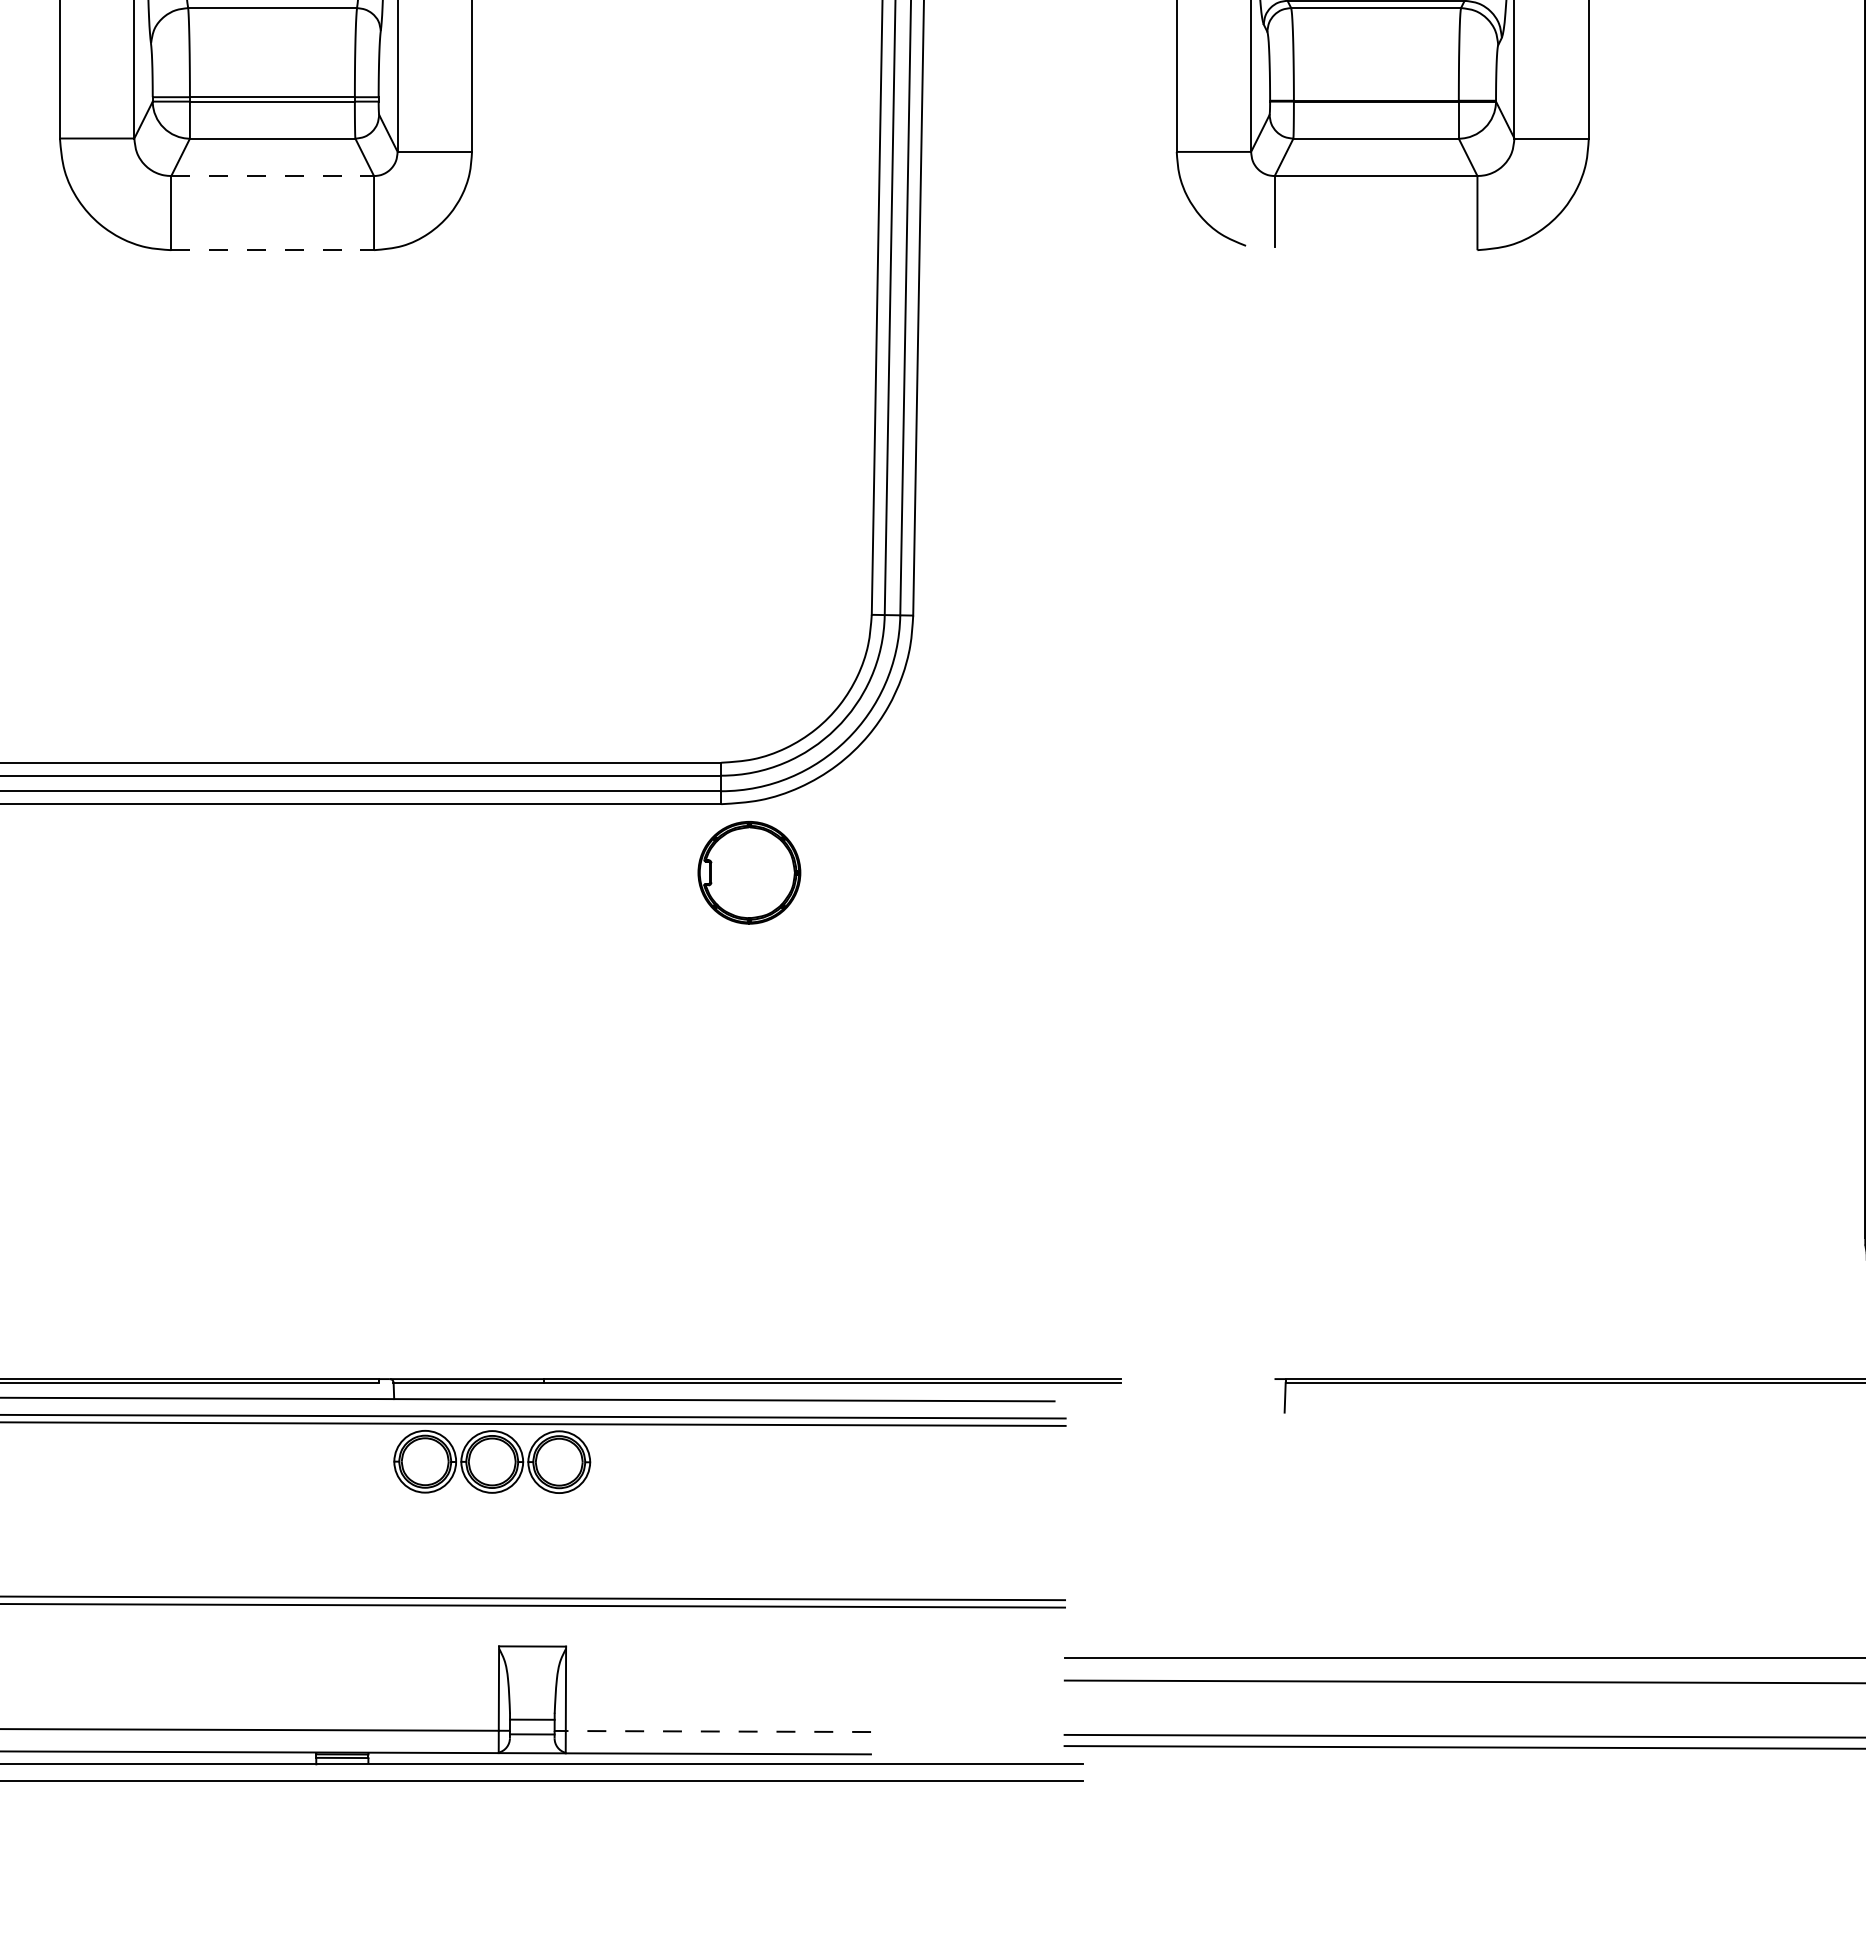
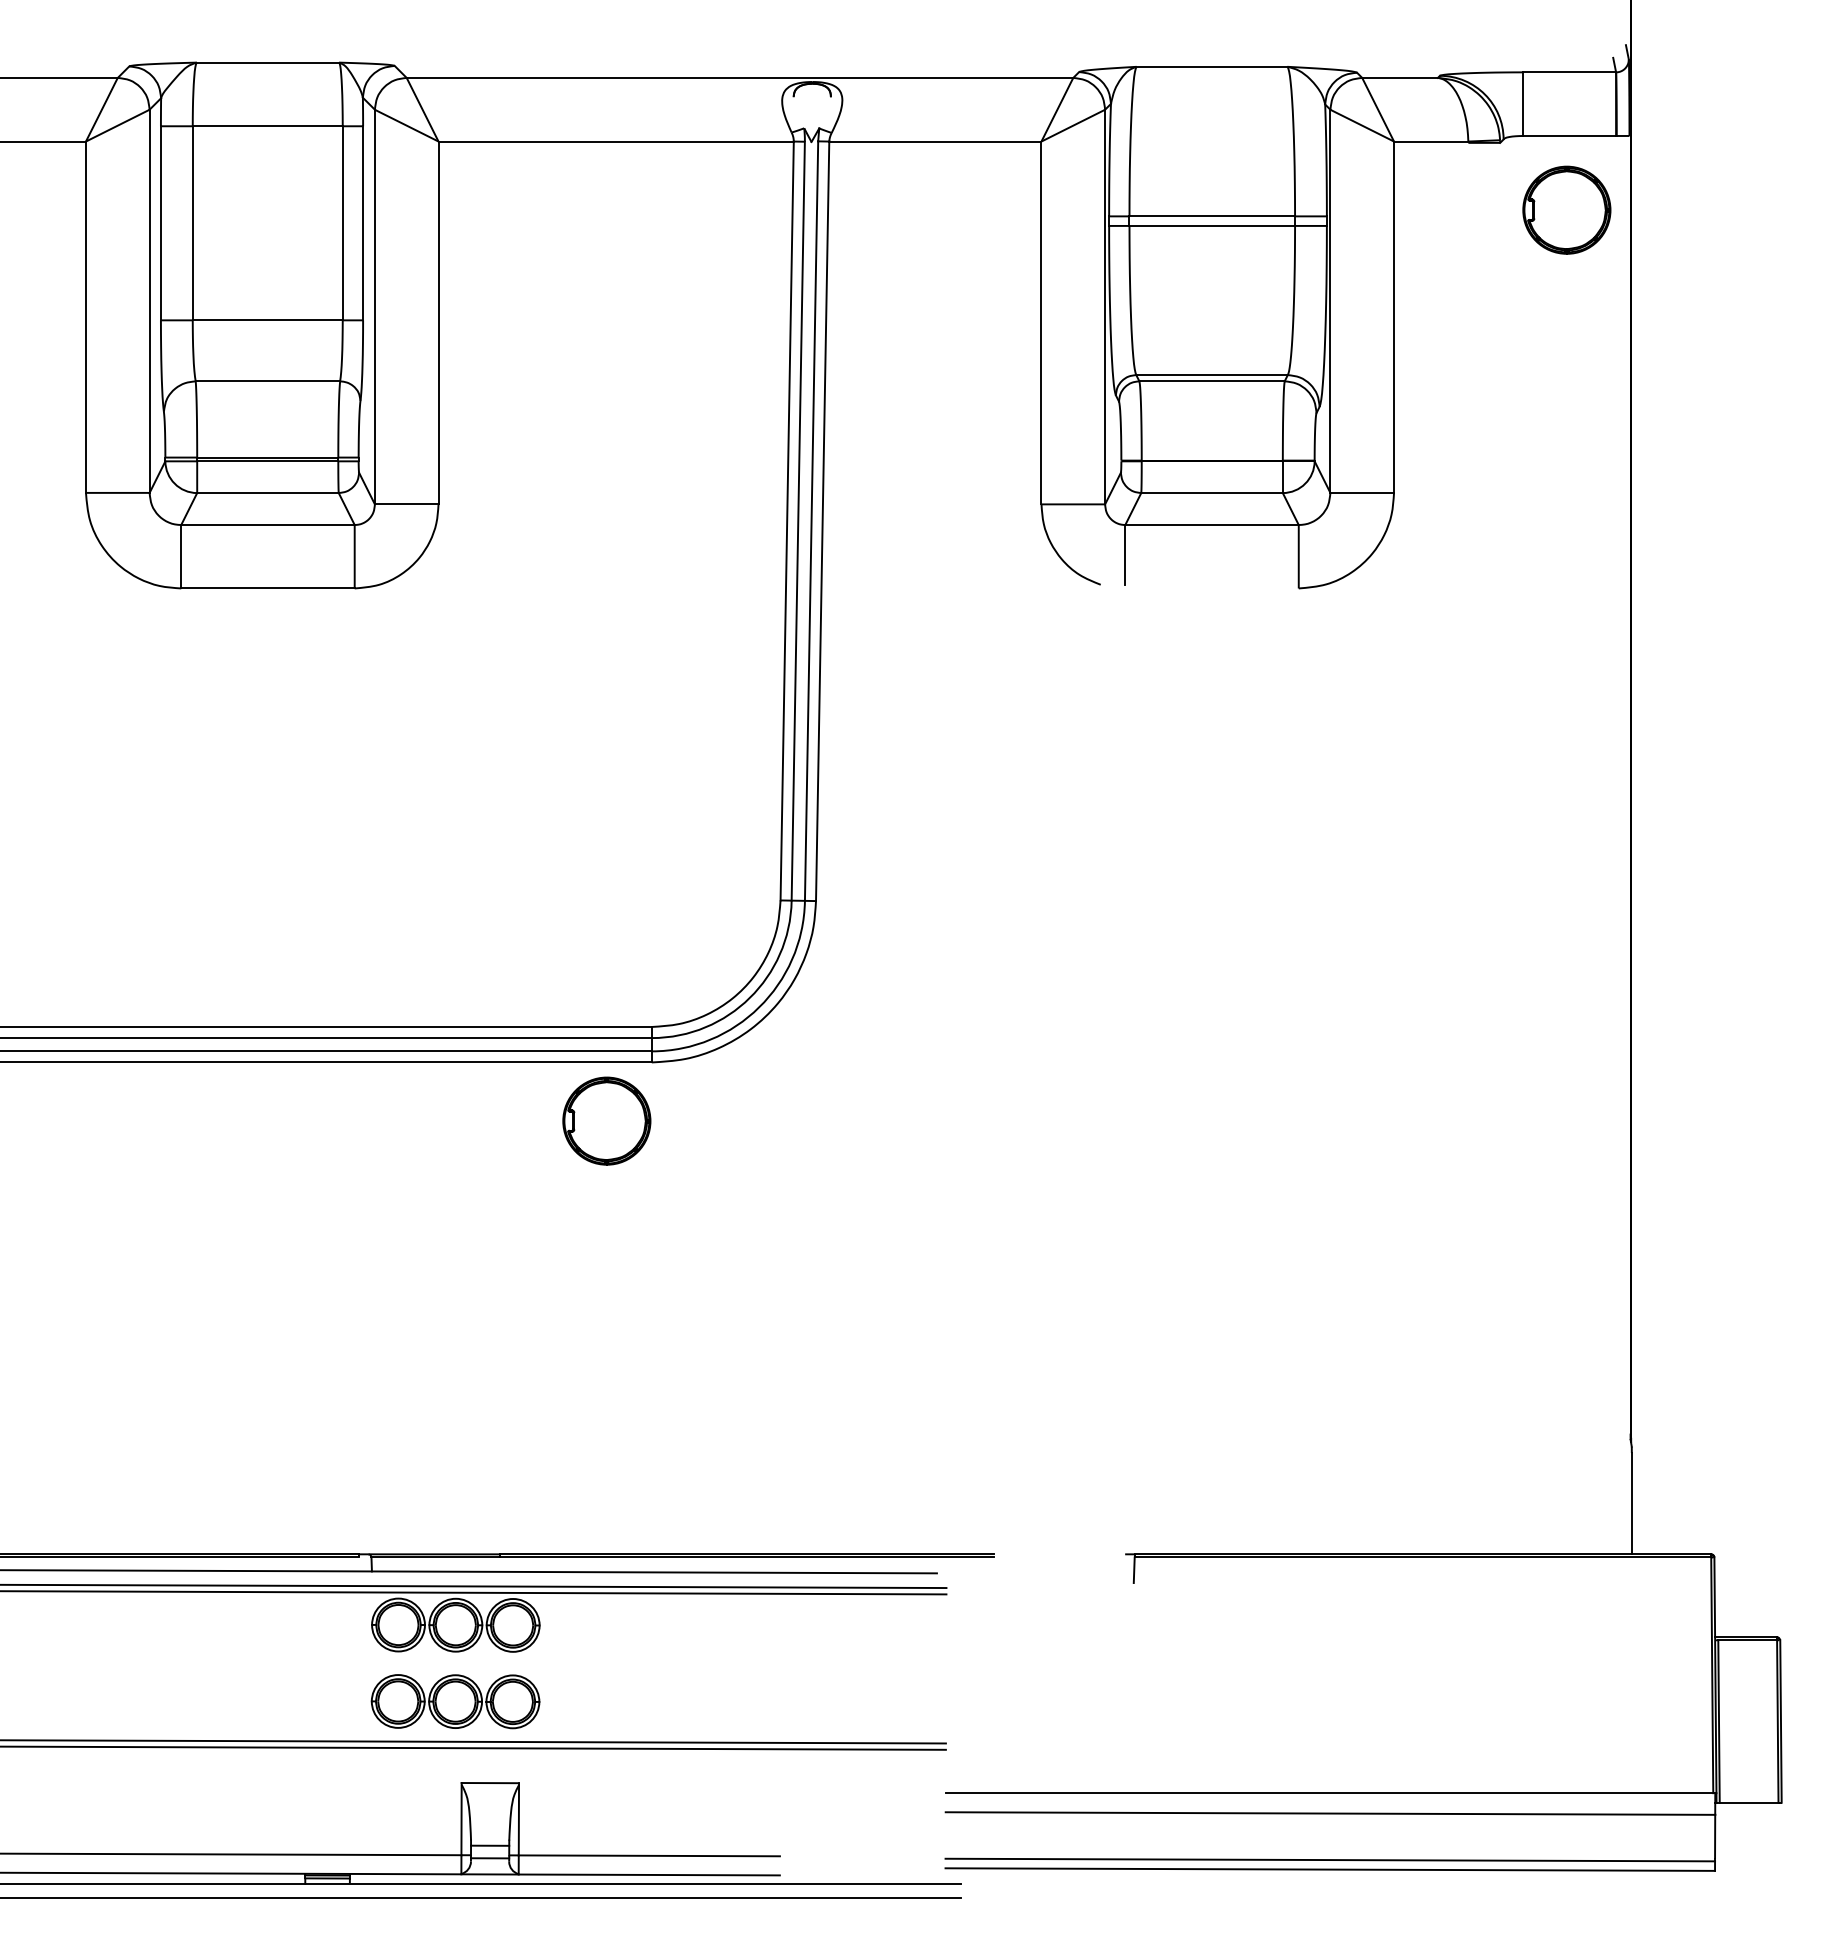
line: (272, 176) -> (267, 525), dashed -> solid
line: (272, 250) -> (267, 588), dashed -> solid
part: (748, 872) -> (606, 1120), moved
part: (491, 1551) -> (455, 1701), added
line: (718, 1731) -> (649, 1855), dashed -> solid

